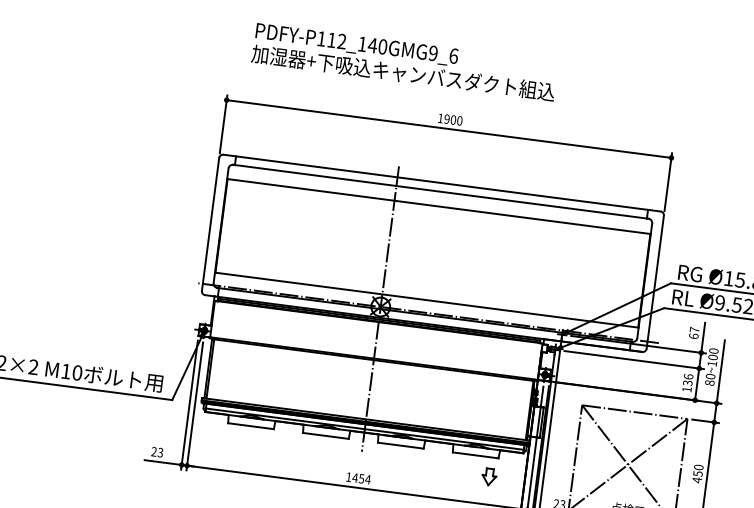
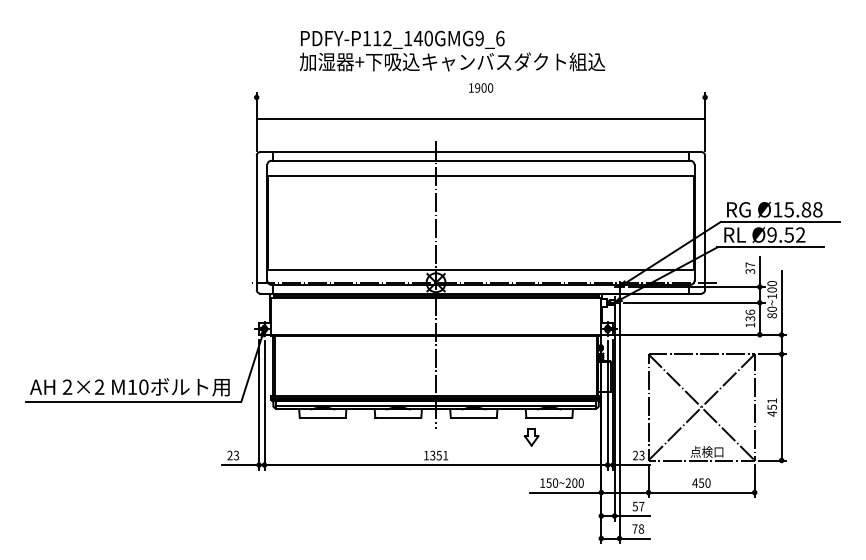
text: (404, 61) -> (452, 50), moved
line: (448, 129) -> (480, 119), moved
text: (694, 335) -> (750, 270), 67 -> 37
text: (698, 466) -> (771, 400), 450 -> 451
part: (489, 477) -> (531, 437), moved
text: (361, 478) -> (439, 455), 1454 -> 1351

